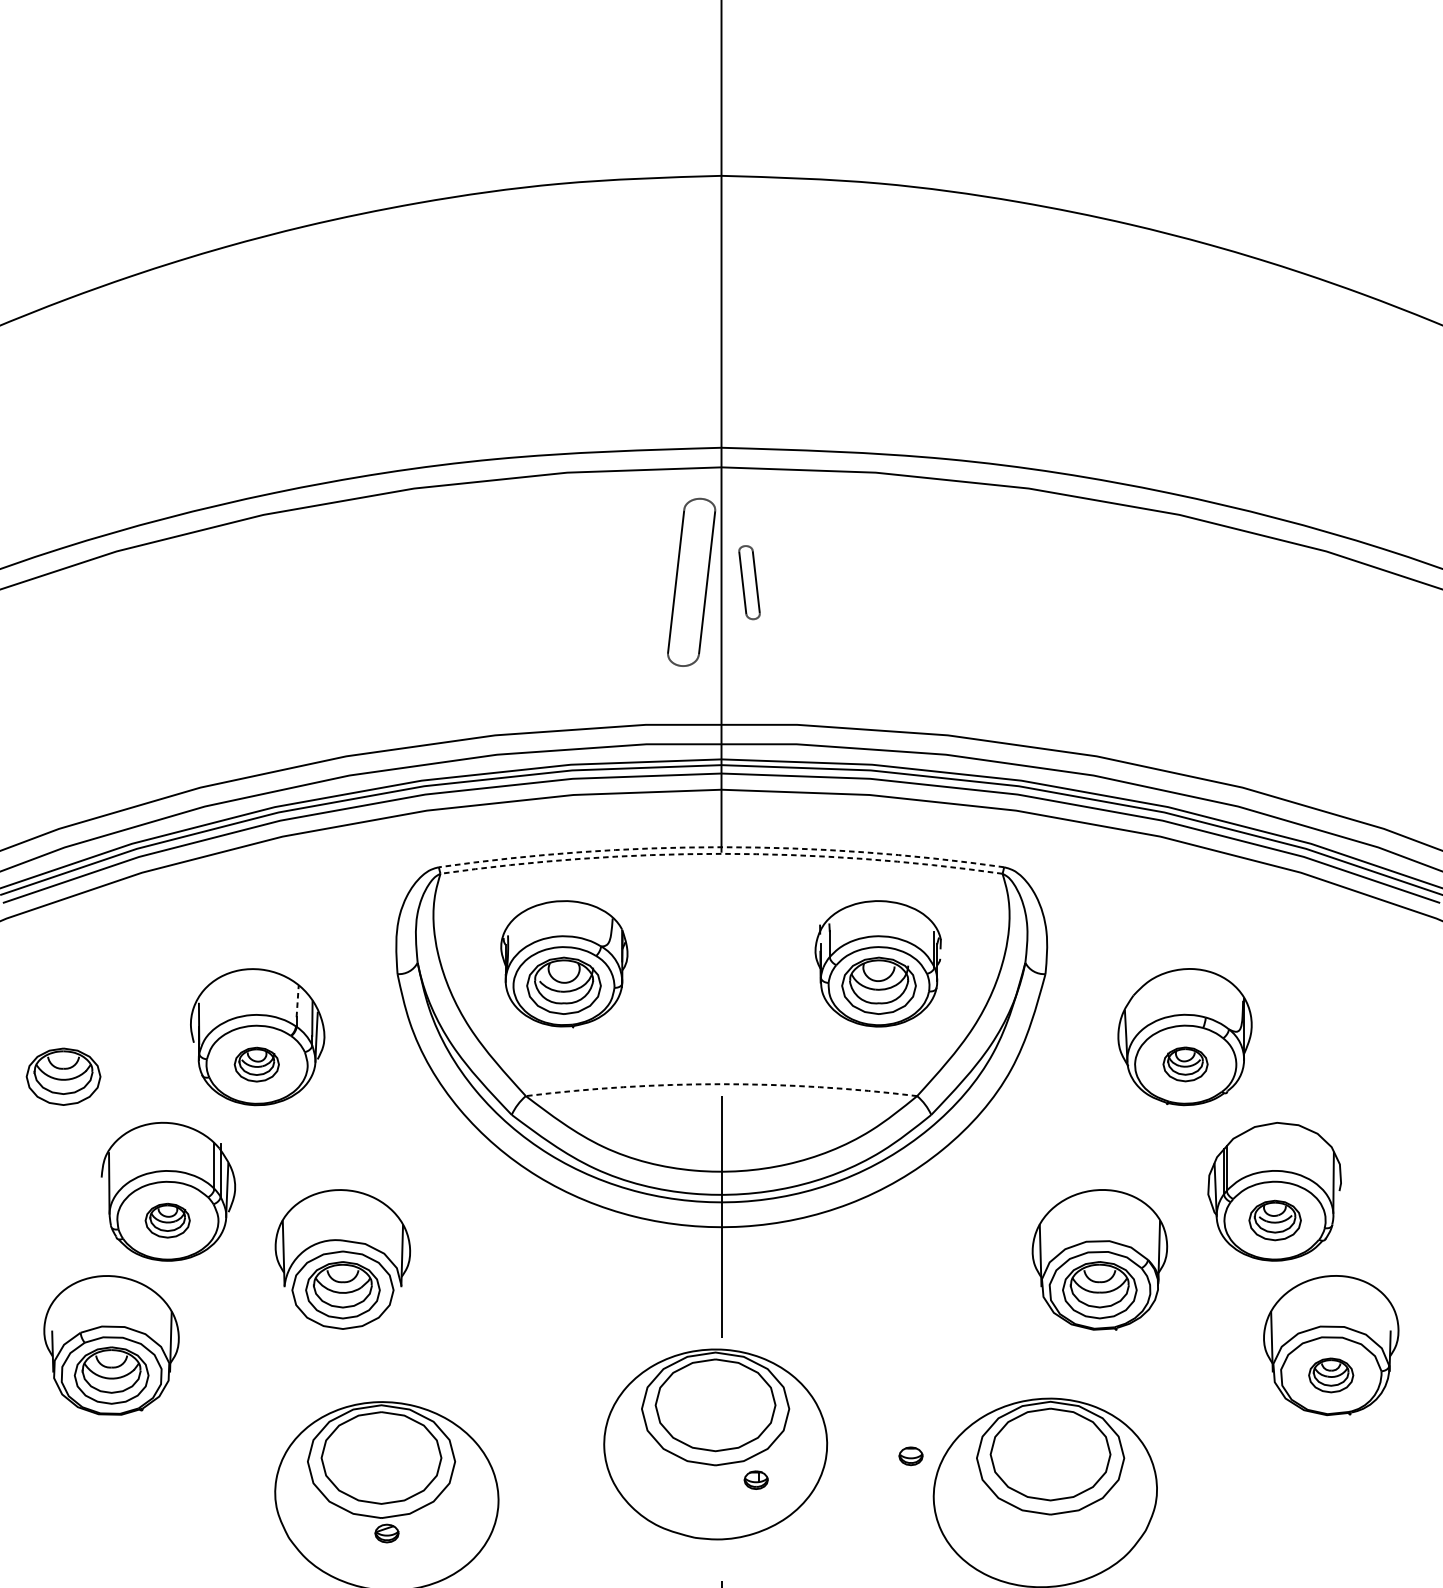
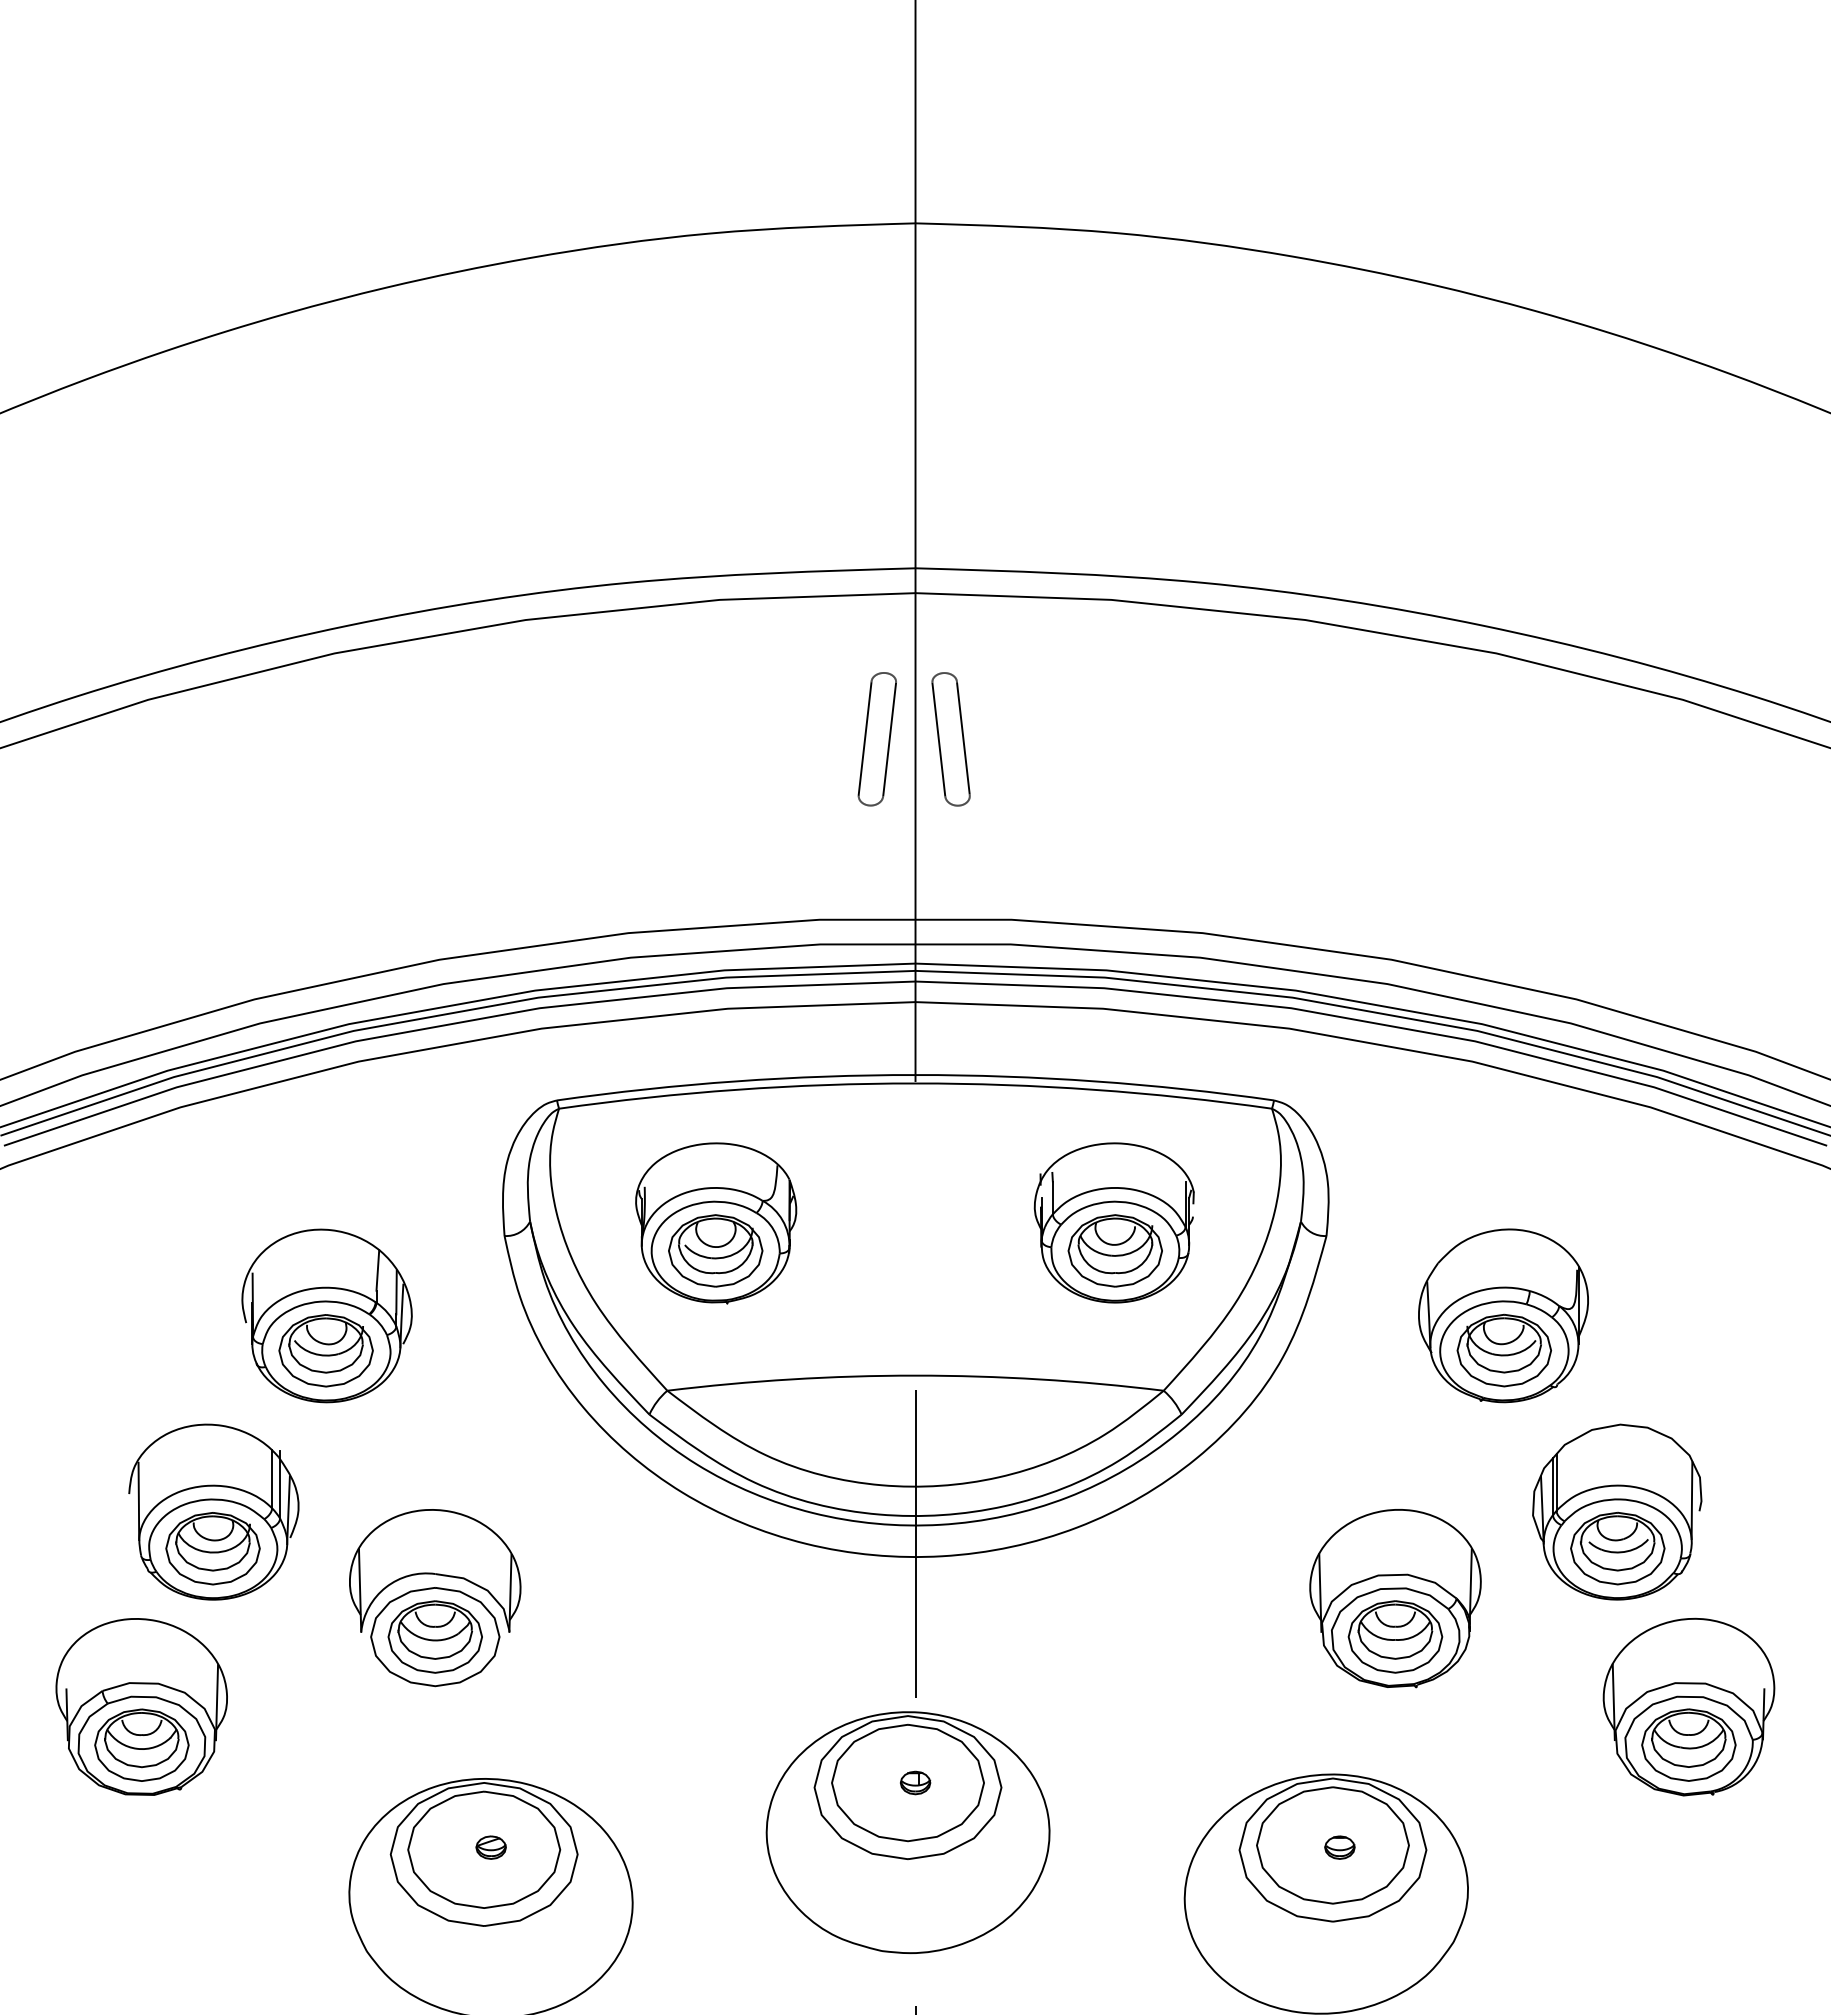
part: (690, 582) -> (876, 739), size x0.62
part: (749, 582) -> (950, 739), size x1.43
arc: (721, 847) -> (915, 1075), dashed -> solid
arc: (721, 853) -> (915, 1083), dashed -> solid
line: (297, 1001) -> (377, 1270), dashed -> solid
part: (256, 1064) -> (325, 1350), size x1.67
part: (1185, 1064) -> (1503, 1350), size x1.67
part: (63, 1076) -> (80, 1365), removed
arc: (721, 1084) -> (915, 1375), dashed -> solid
part: (167, 1220) -> (212, 1548), size x1.67
part: (1274, 1220) -> (1617, 1548), size x1.43
part: (1330, 1374) -> (1688, 1744), size x1.67
part: (910, 1456) -> (1339, 1847), moved
part: (756, 1479) -> (915, 1782), moved
part: (386, 1533) -> (490, 1847), moved

